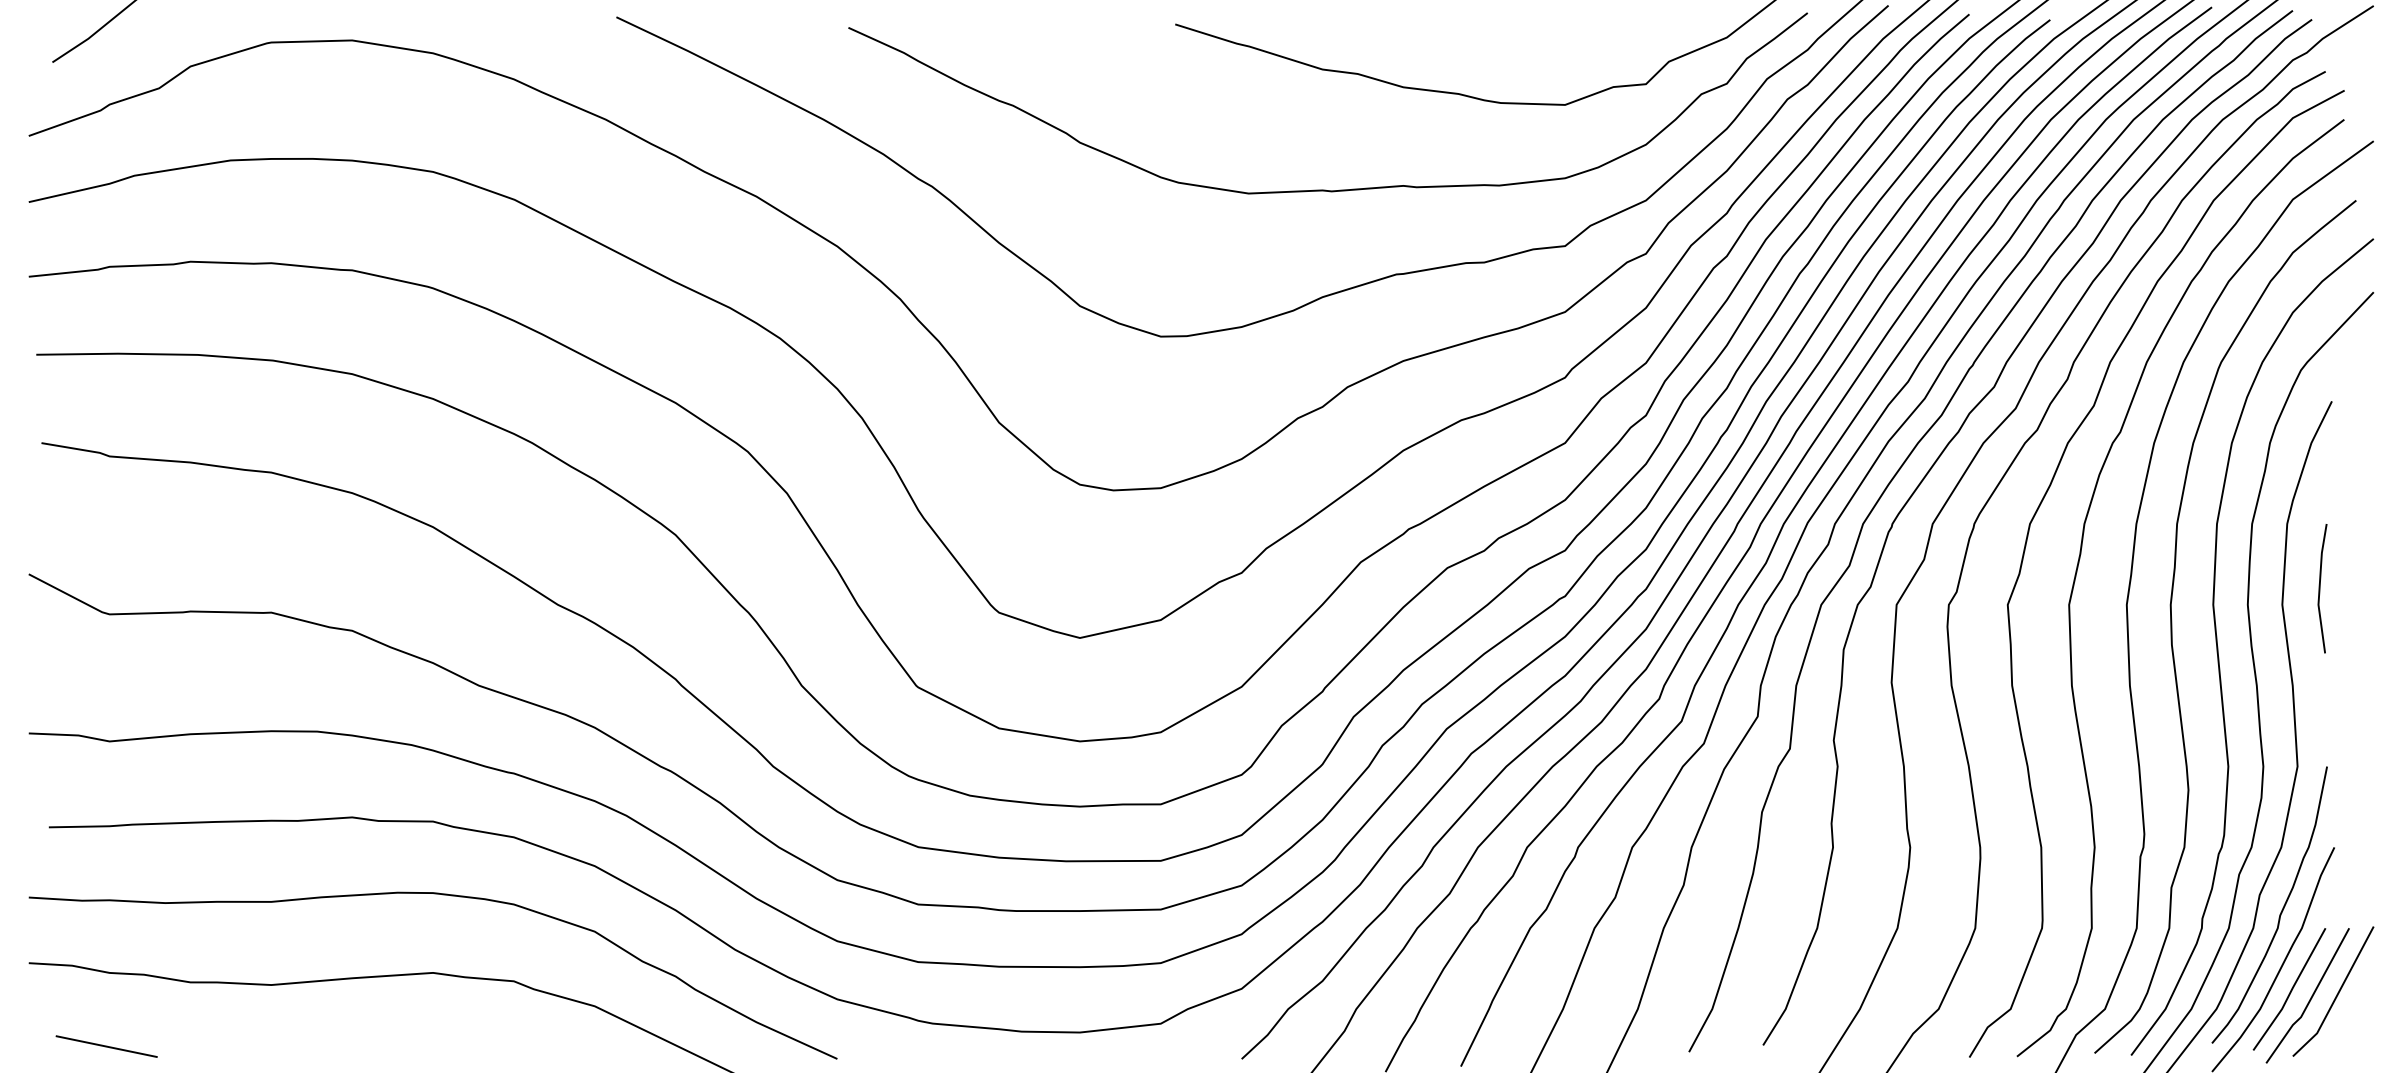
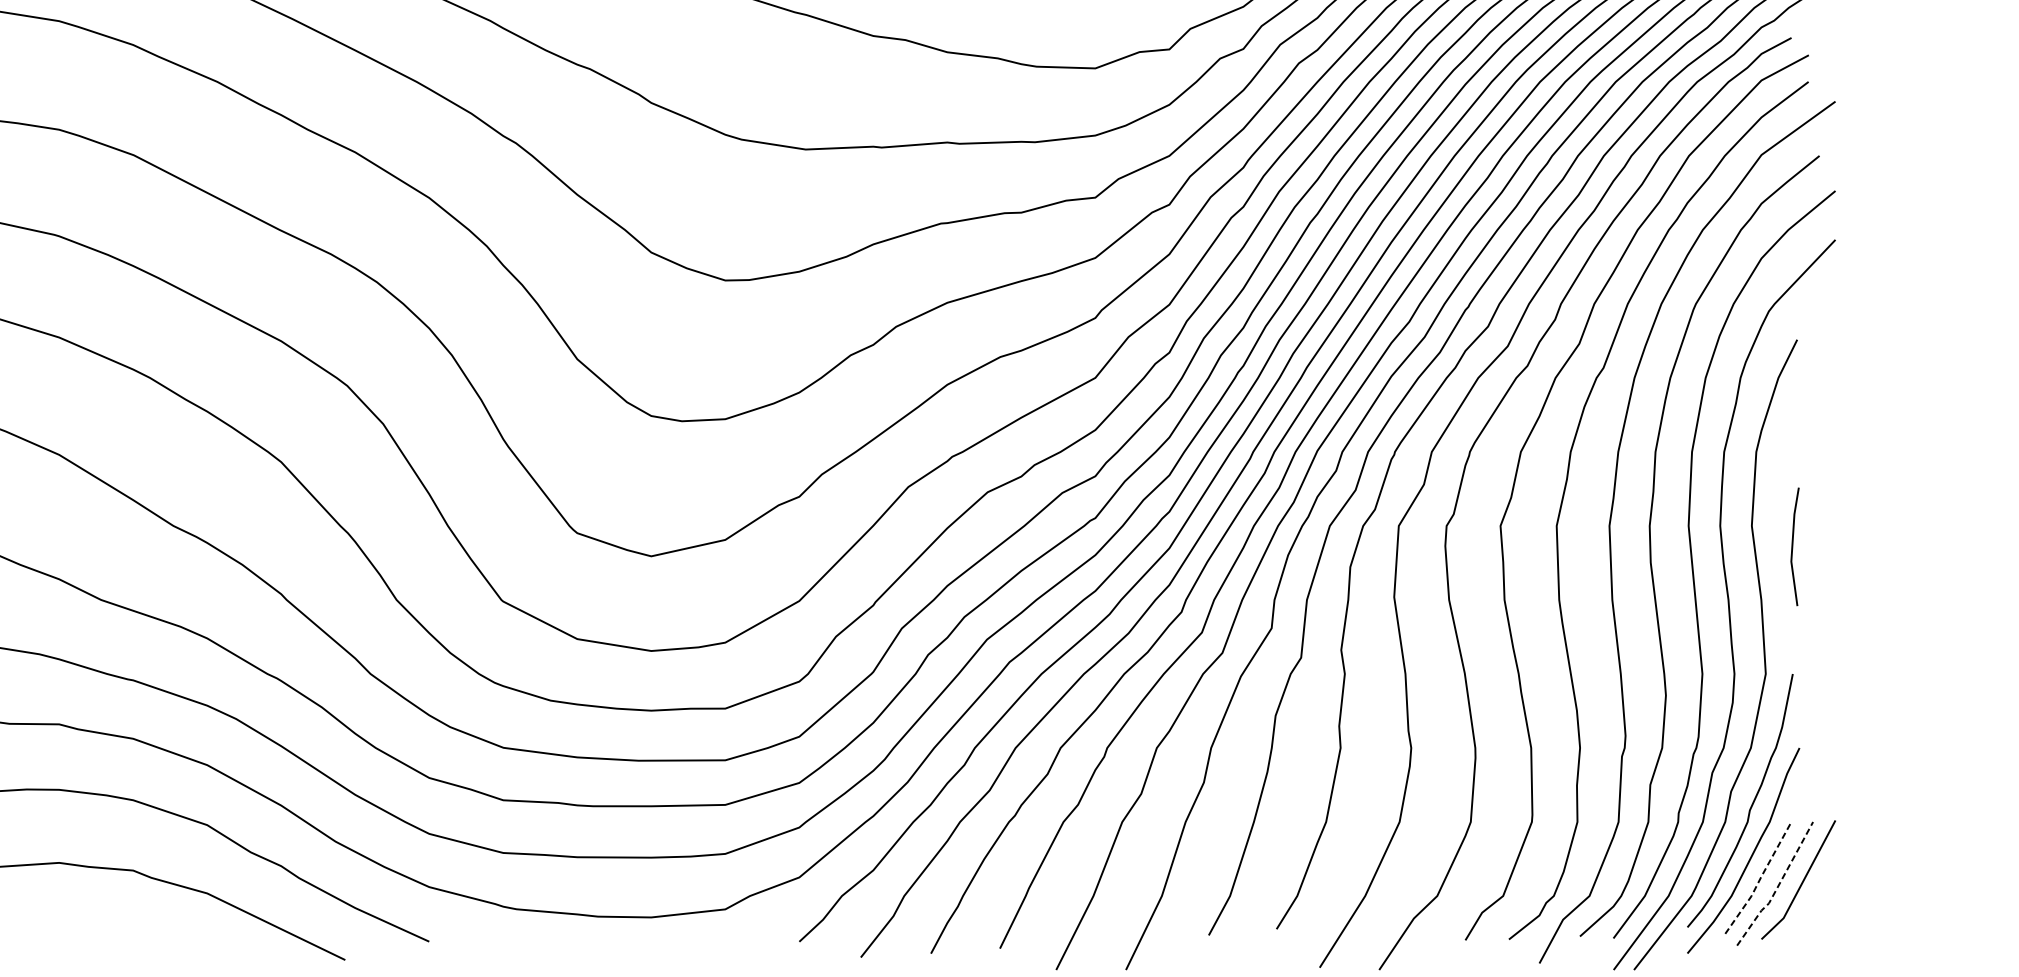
line: (2320, 588) -> (1793, 546), moved
line: (2291, 990) -> (1760, 878), solid -> dashed
line: (2310, 998) -> (1777, 886), solid -> dashed

